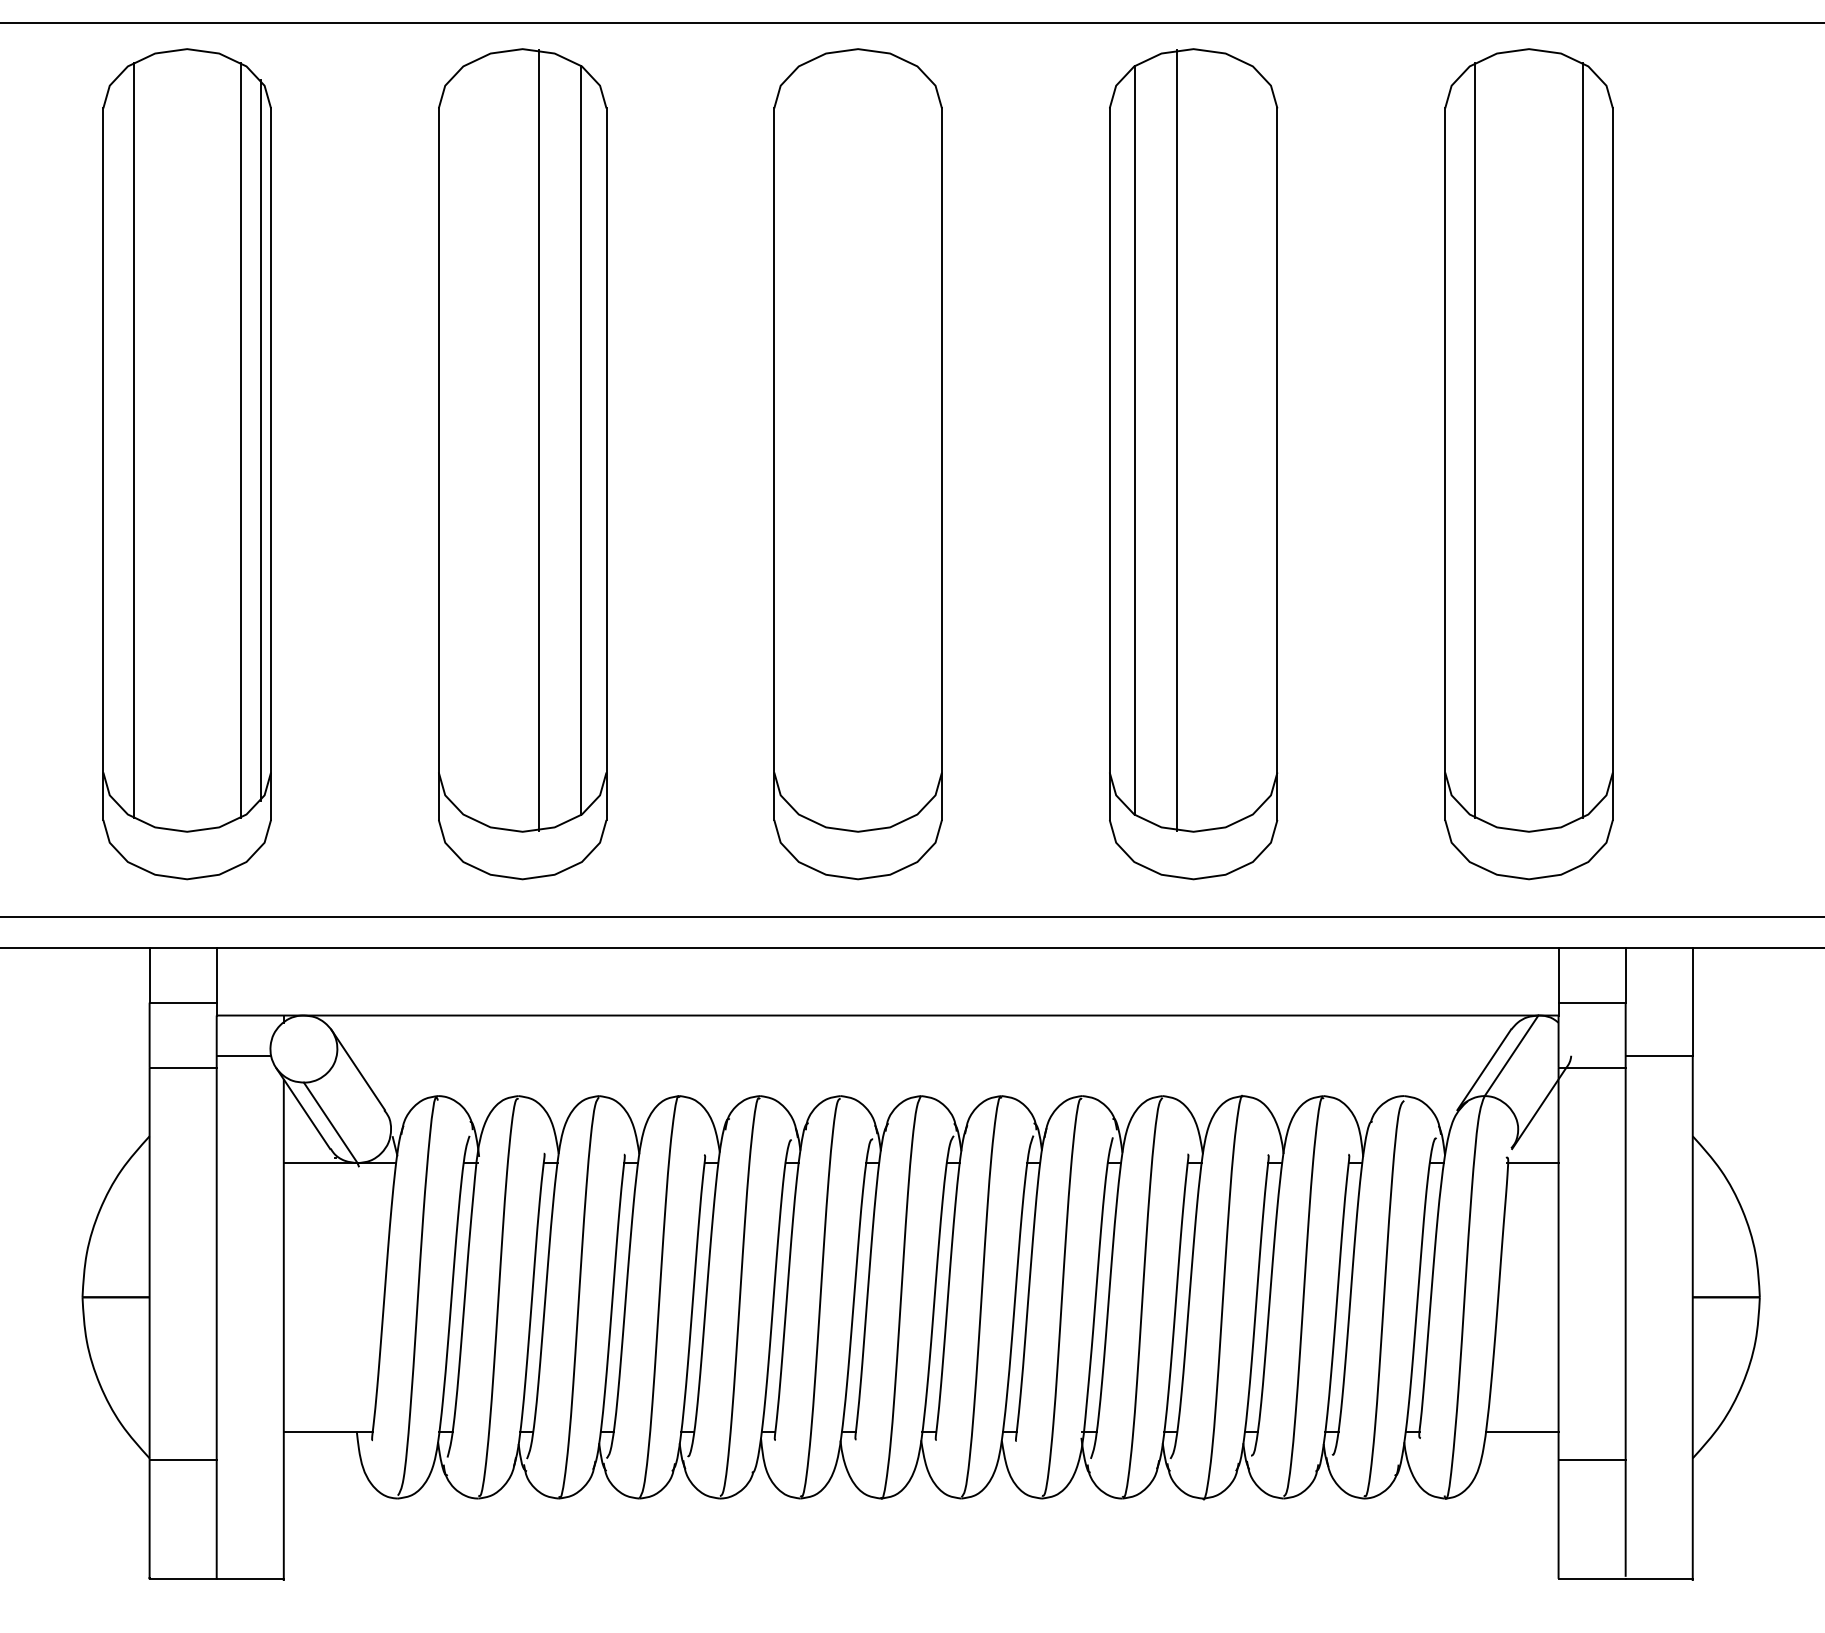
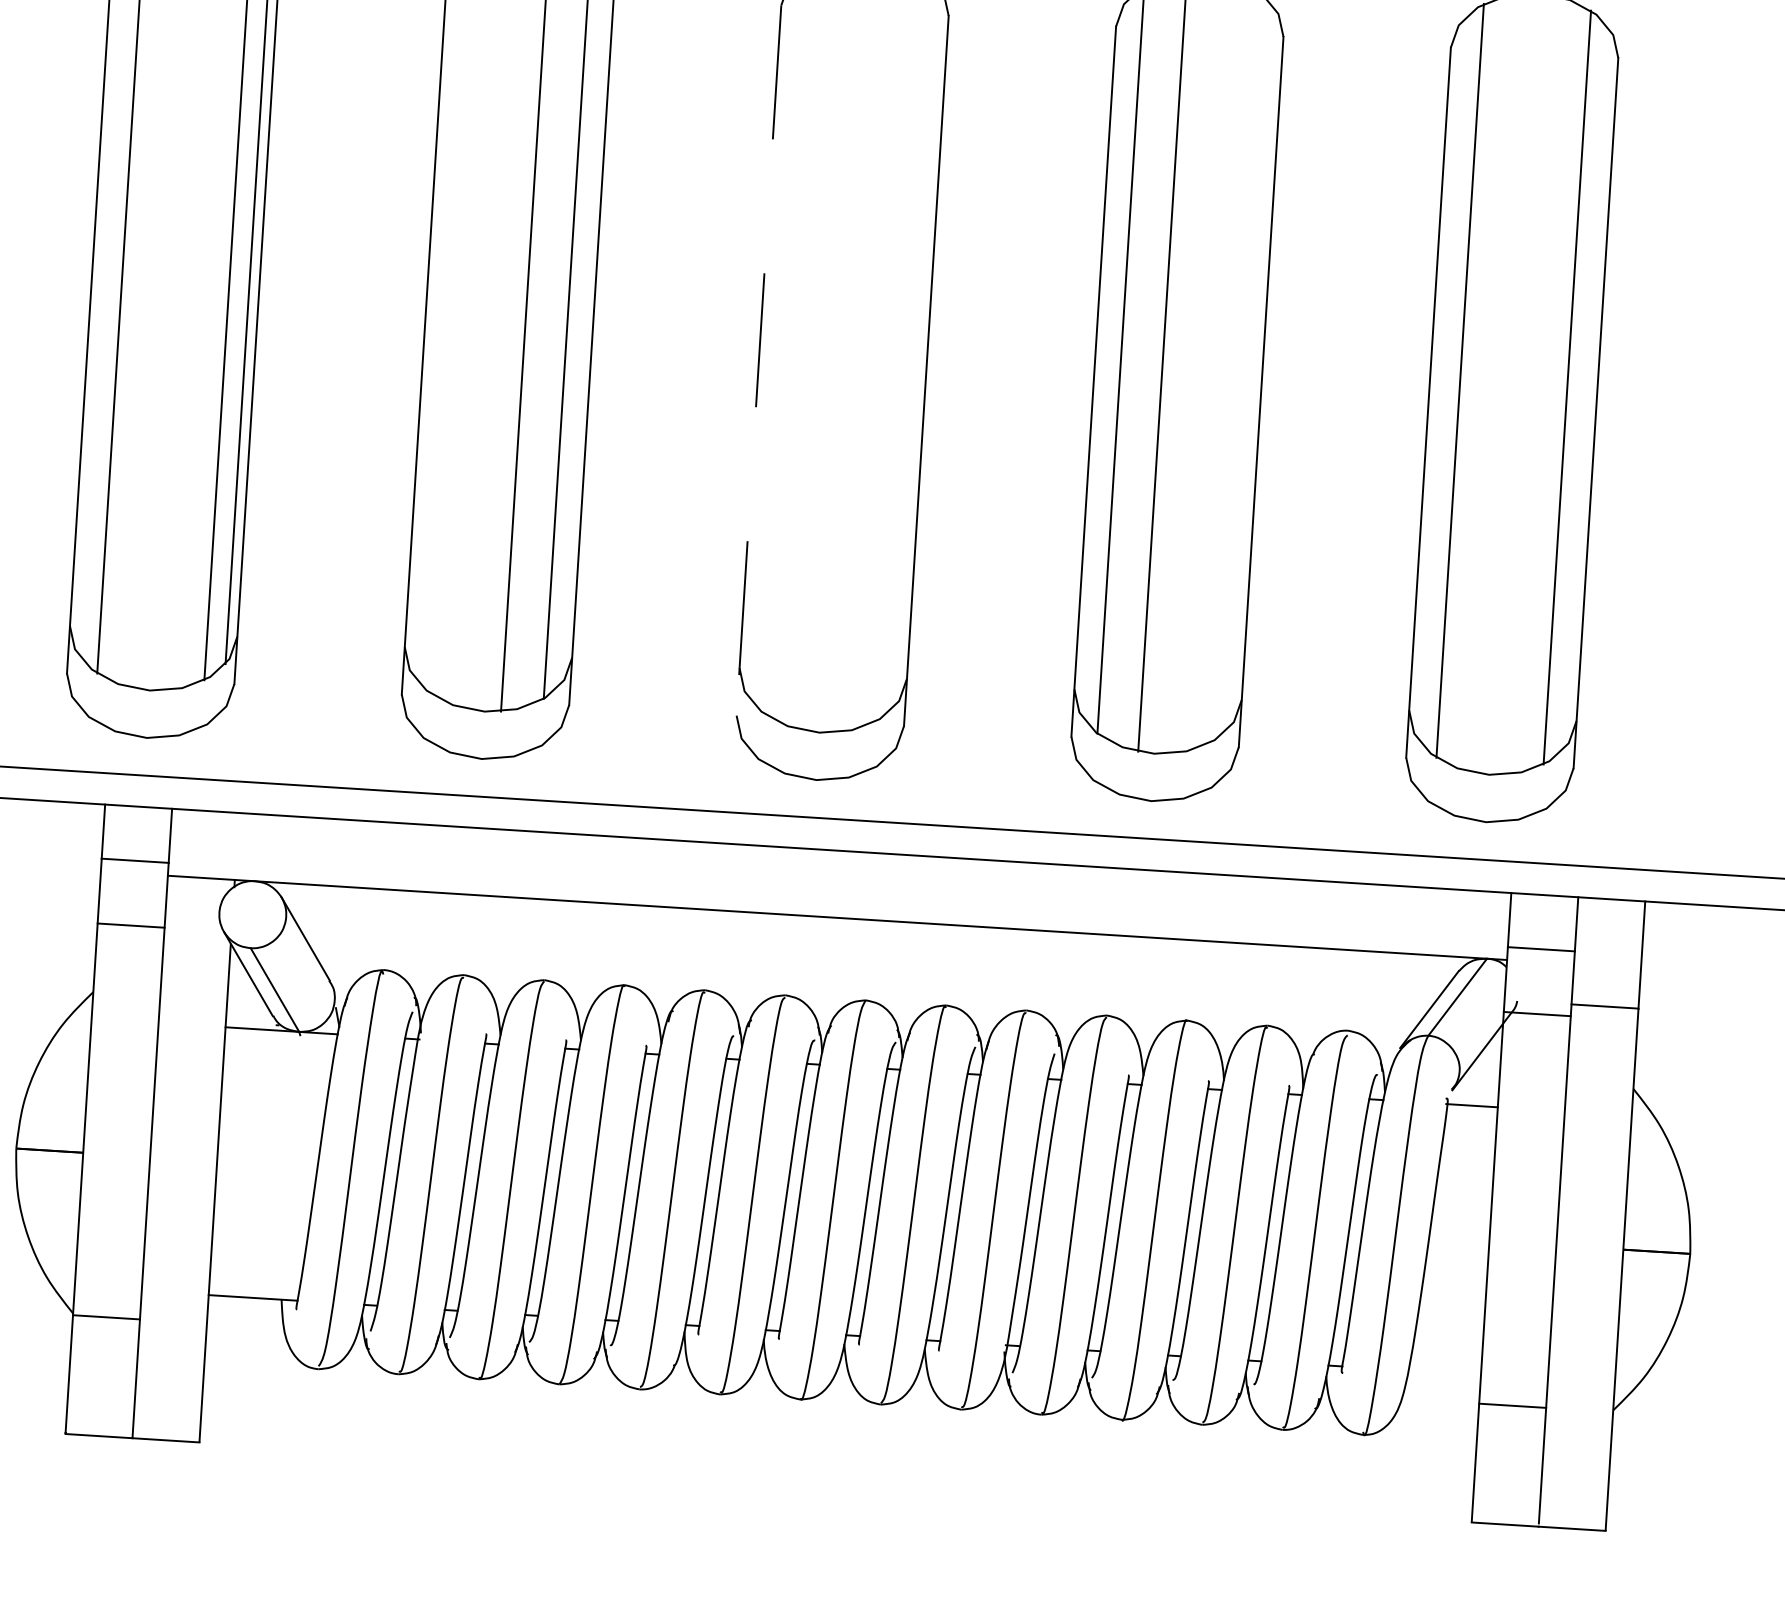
line: (774, 464) -> (759, 360), solid -> dashed
line: (243, 1055) -> (192, 917), removed
line: (1521, 1431) -> (1443, 1372), removed

